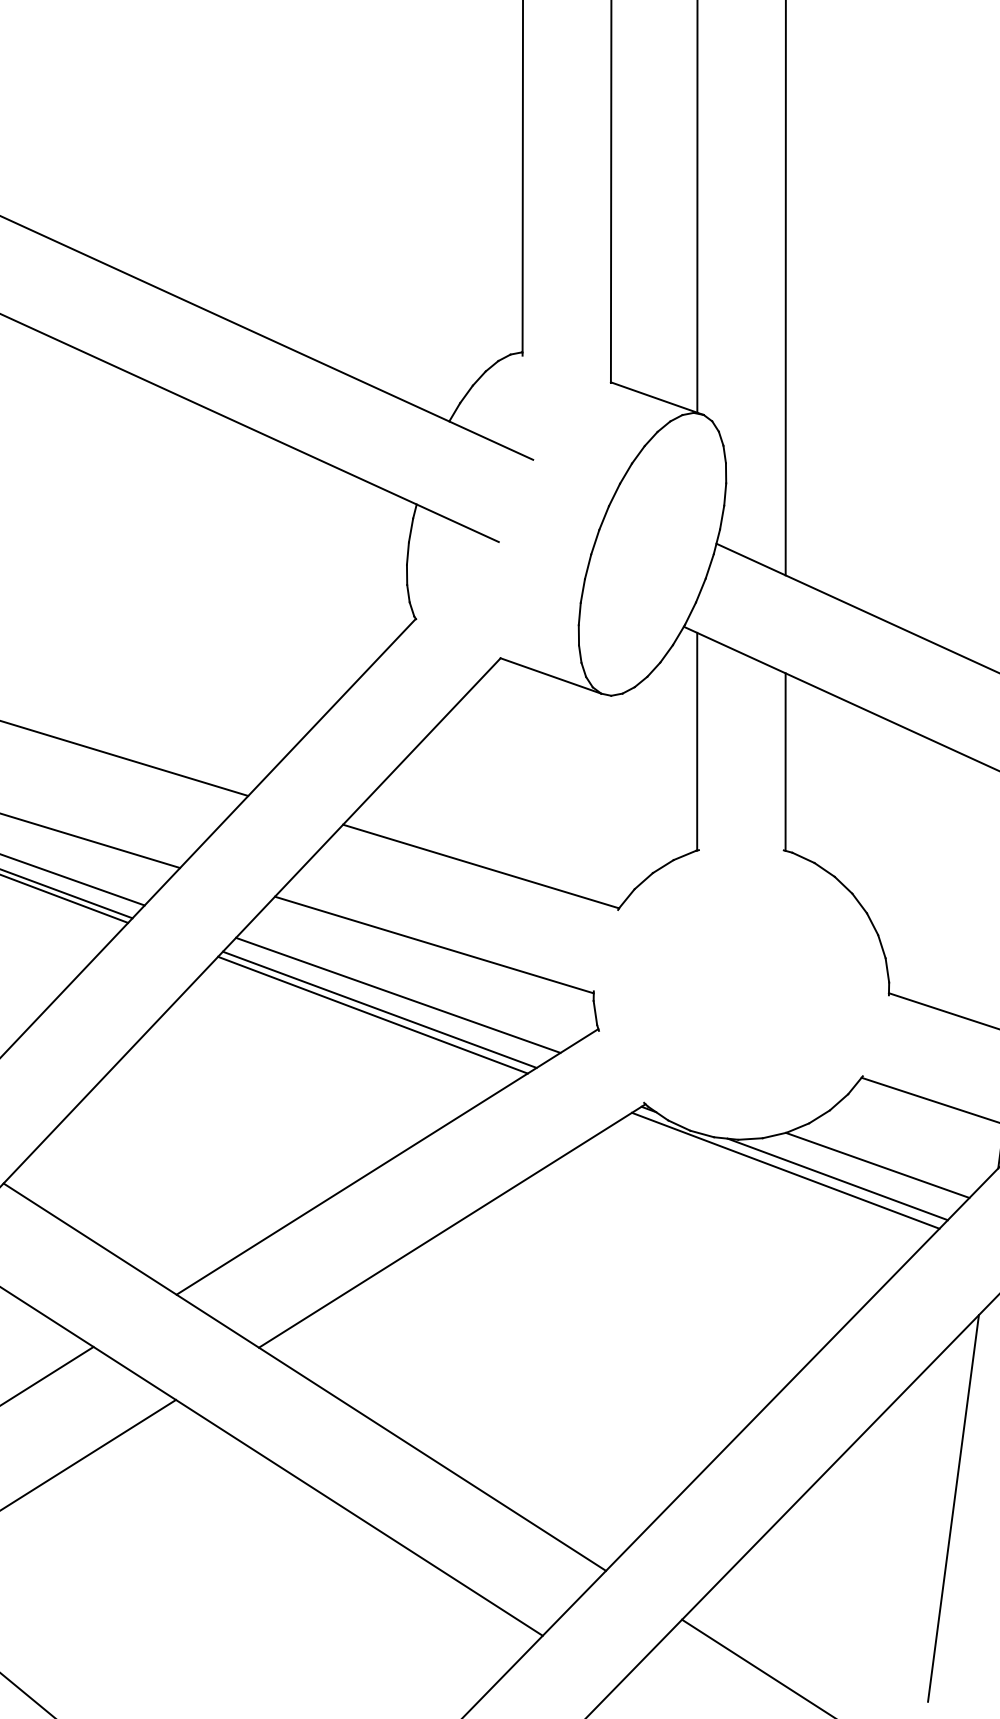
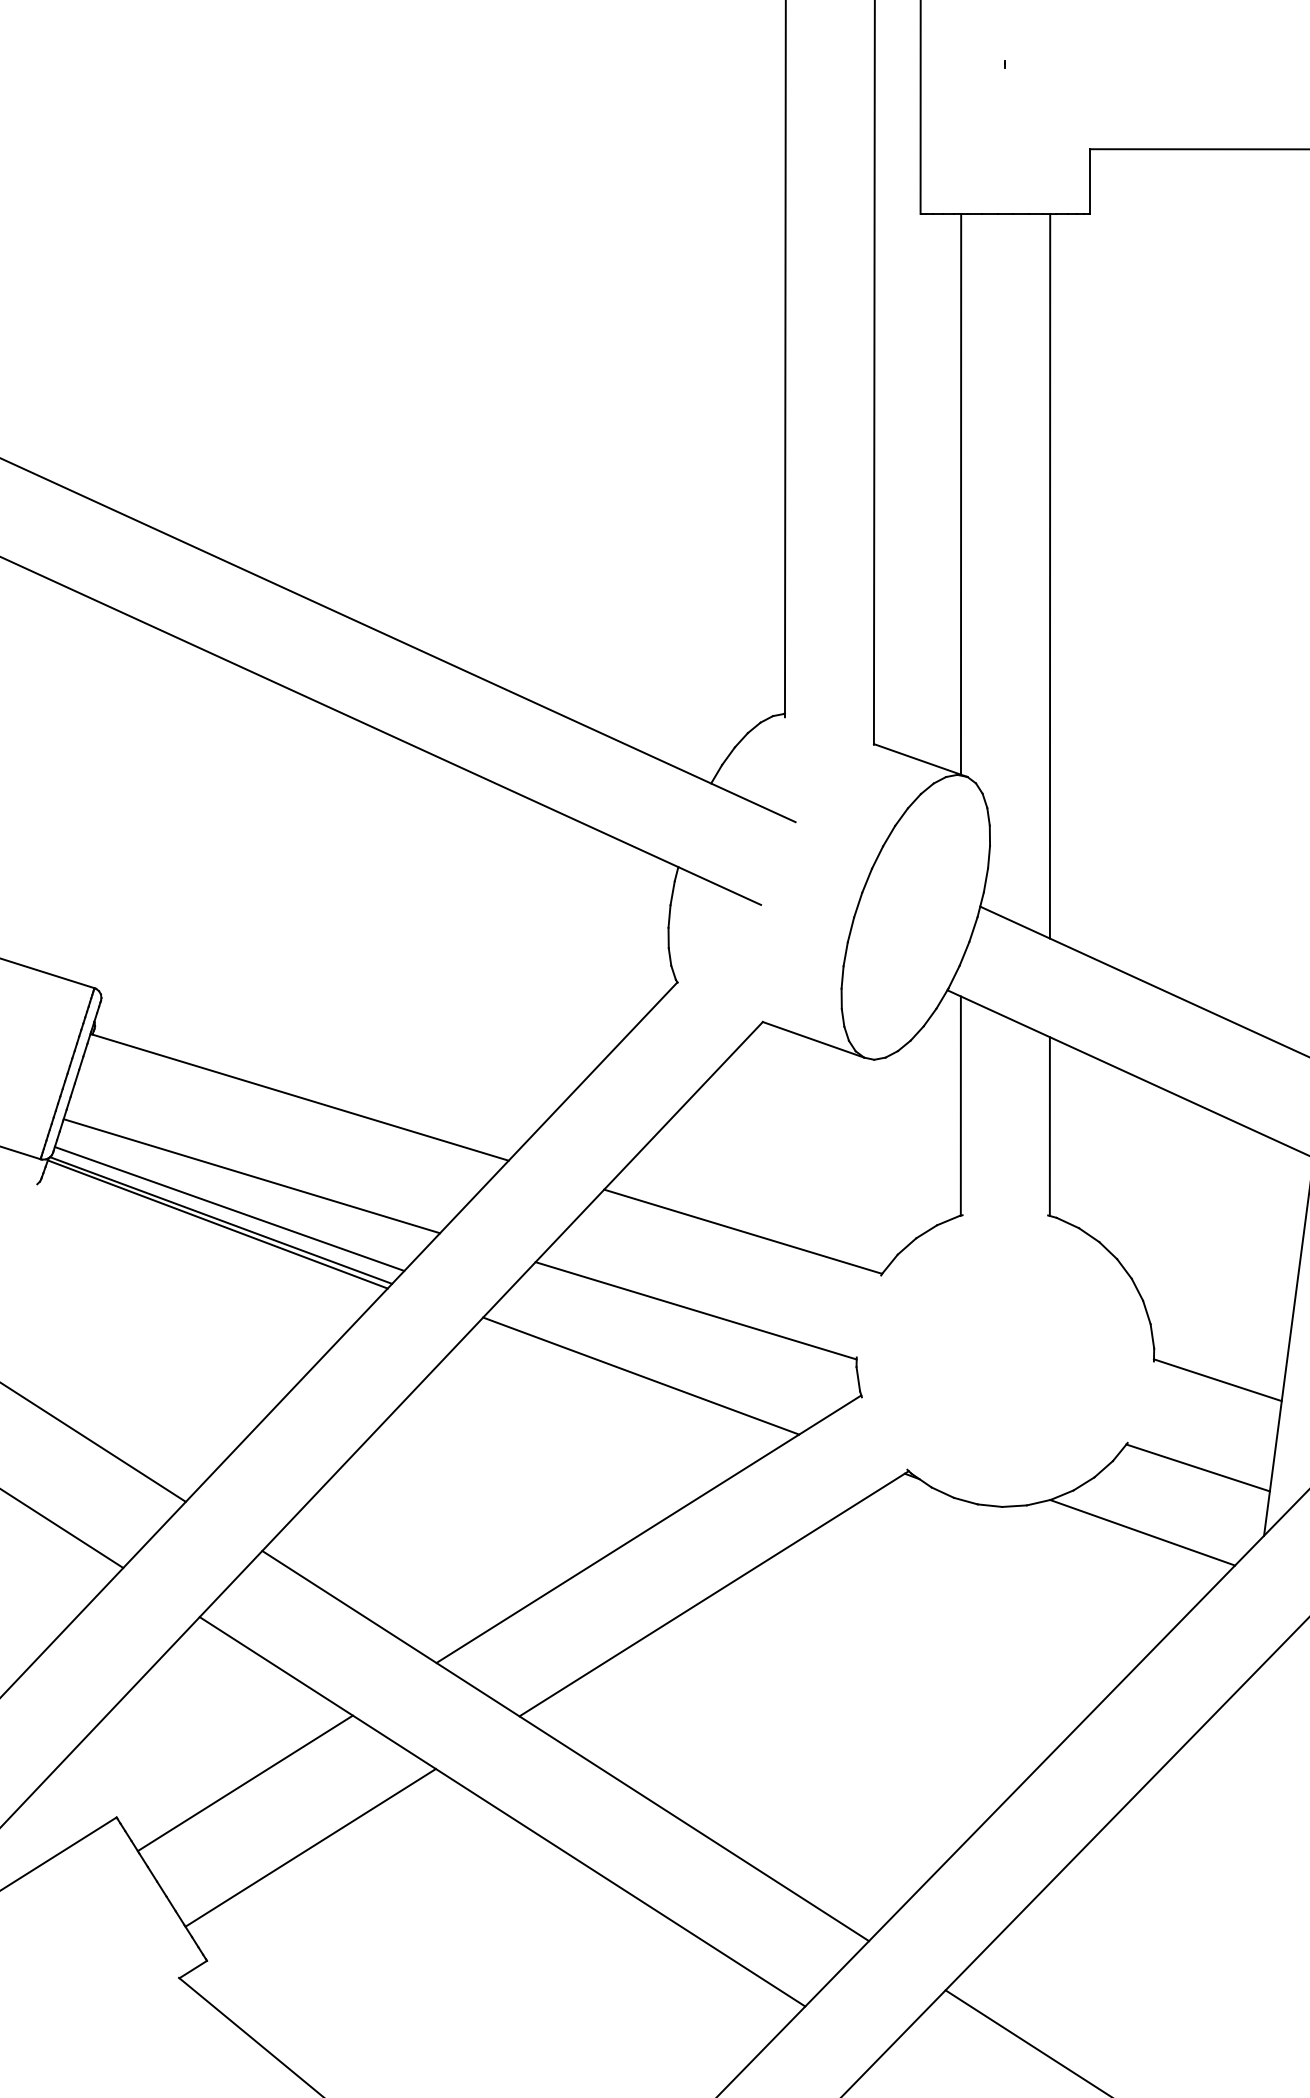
line: (397, 995) -> (659, 1361), removed
line: (373, 1015) -> (634, 1381), removed
line: (785, 1170) -> (1049, 1537), removed
line: (837, 1179) -> (1102, 1546), removed
line: (953, 1508) -> (1218, 1878), removed

